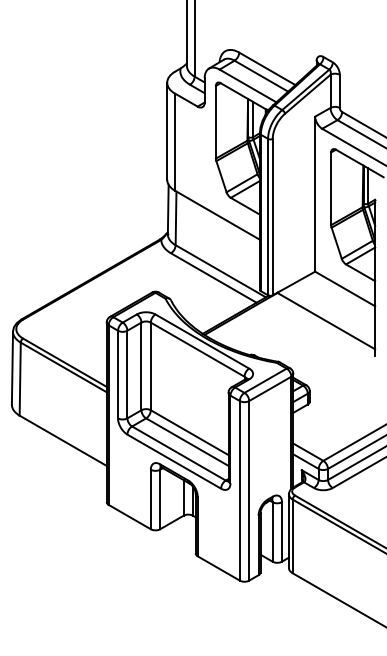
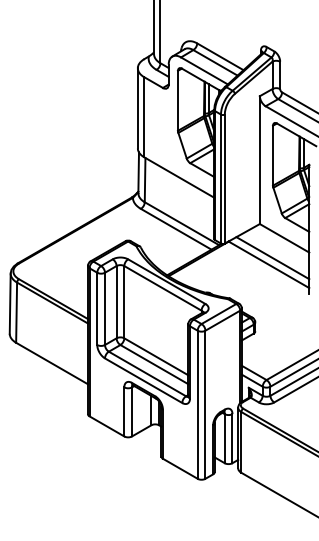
line: (330, 313) -> (272, 258), added

